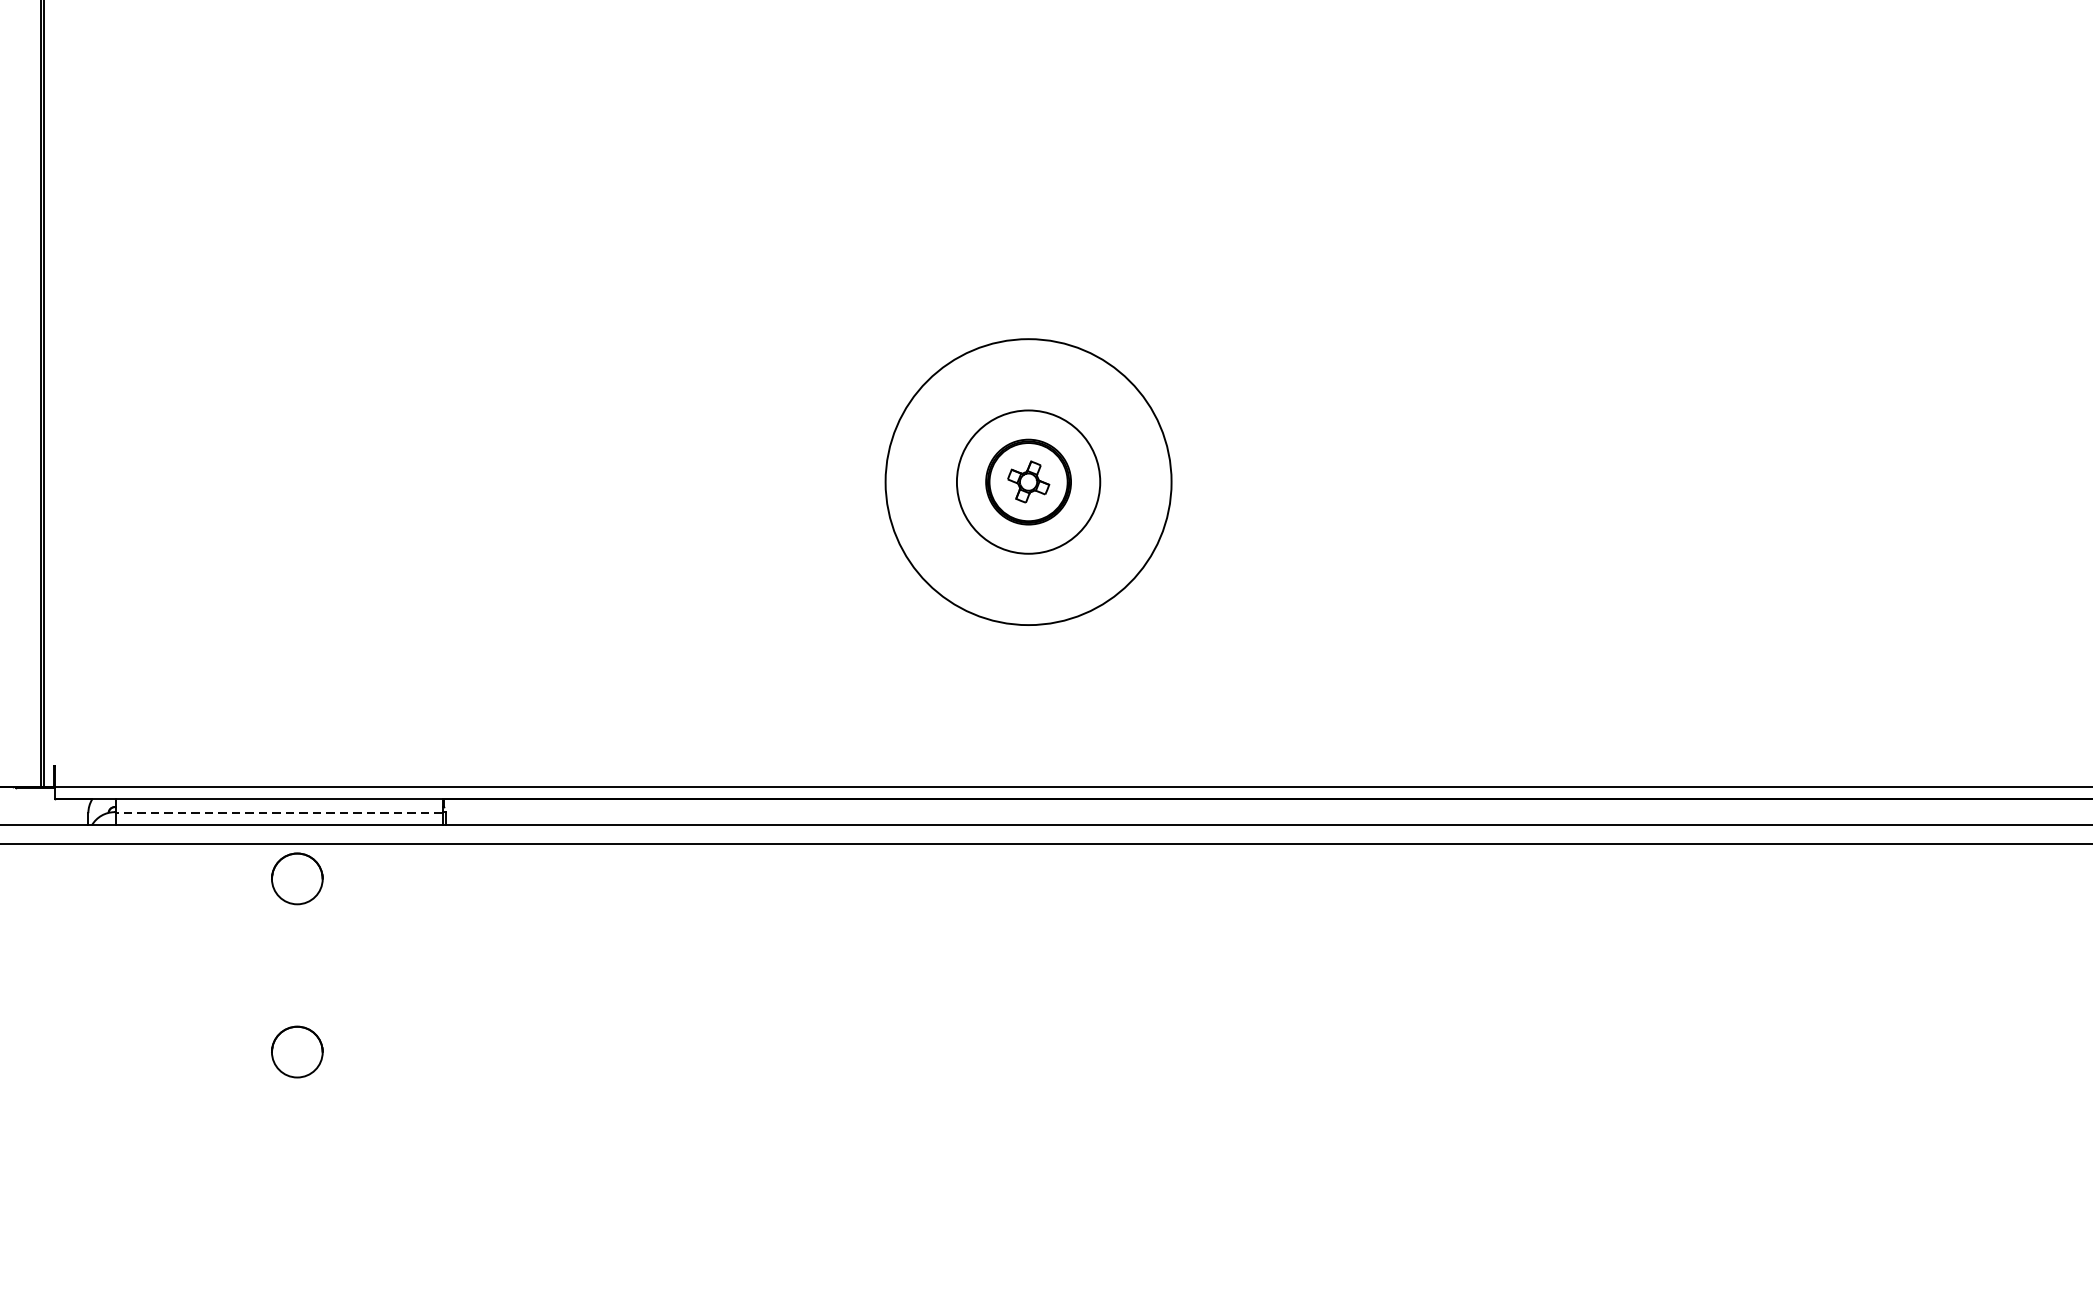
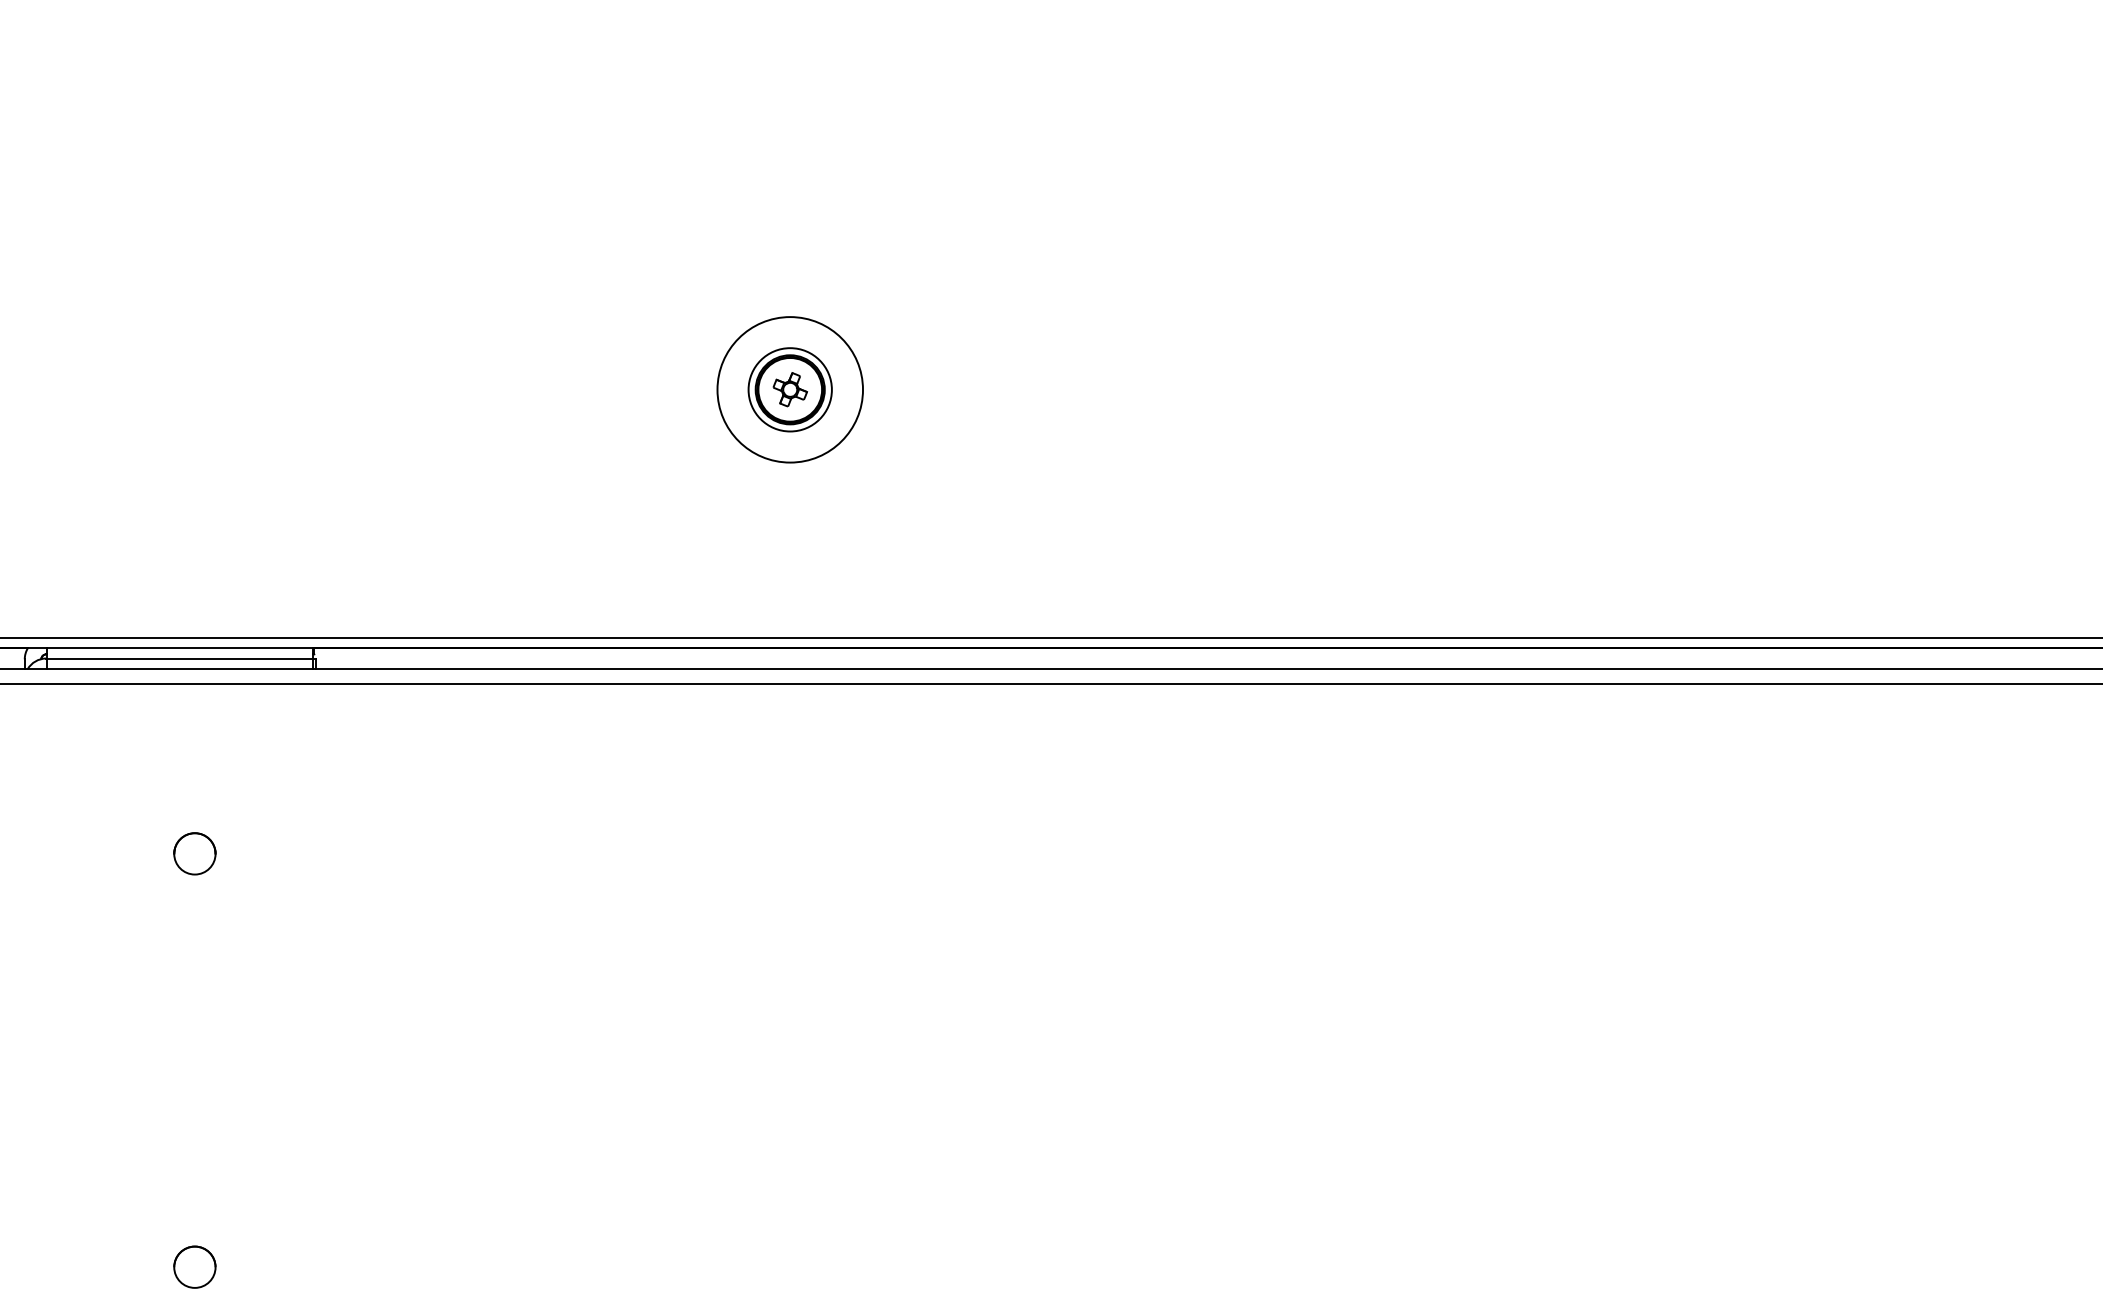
circle: (1027, 481) -> (789, 389), size x0.71
circle: (1028, 481) -> (790, 389), size x0.62
line: (278, 813) -> (179, 659), dashed -> solid
circle: (296, 878) -> (194, 712), removed

